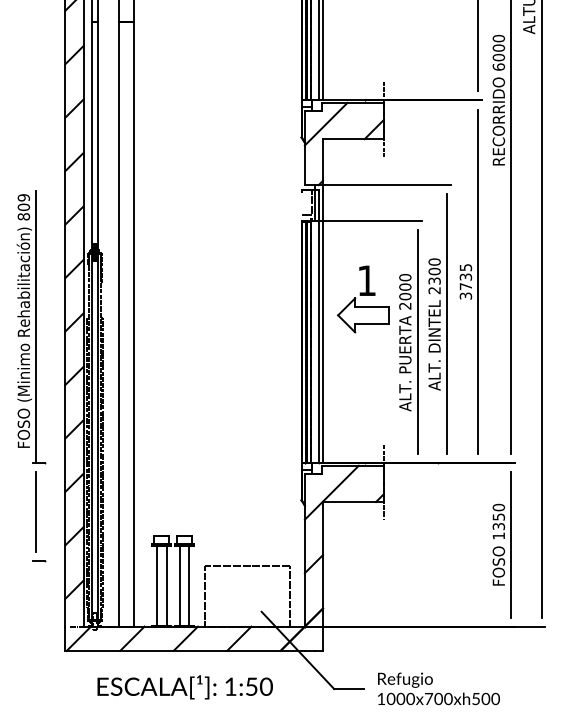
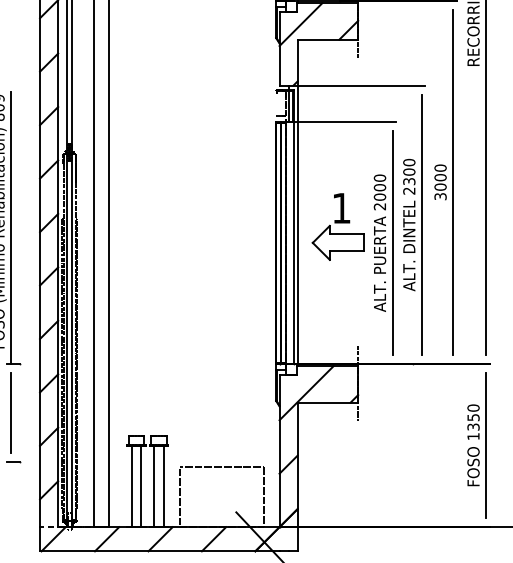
text: (465, 276) -> (440, 177), 3735 -> 3000
part: (363, 299) -> (338, 227), moved

